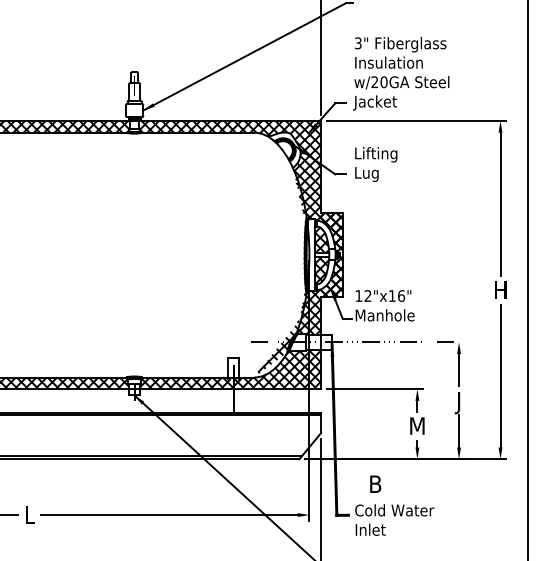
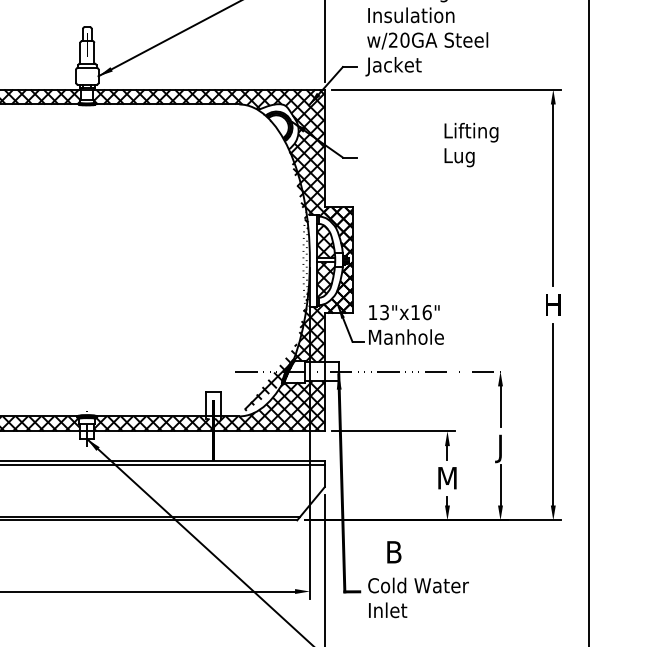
text: (376, 164) -> (471, 145), moved
hatch: (306, 255) -> (306, 260), removed
text: (367, 295) -> (383, 311), 12"x16" -> 13"x16"

